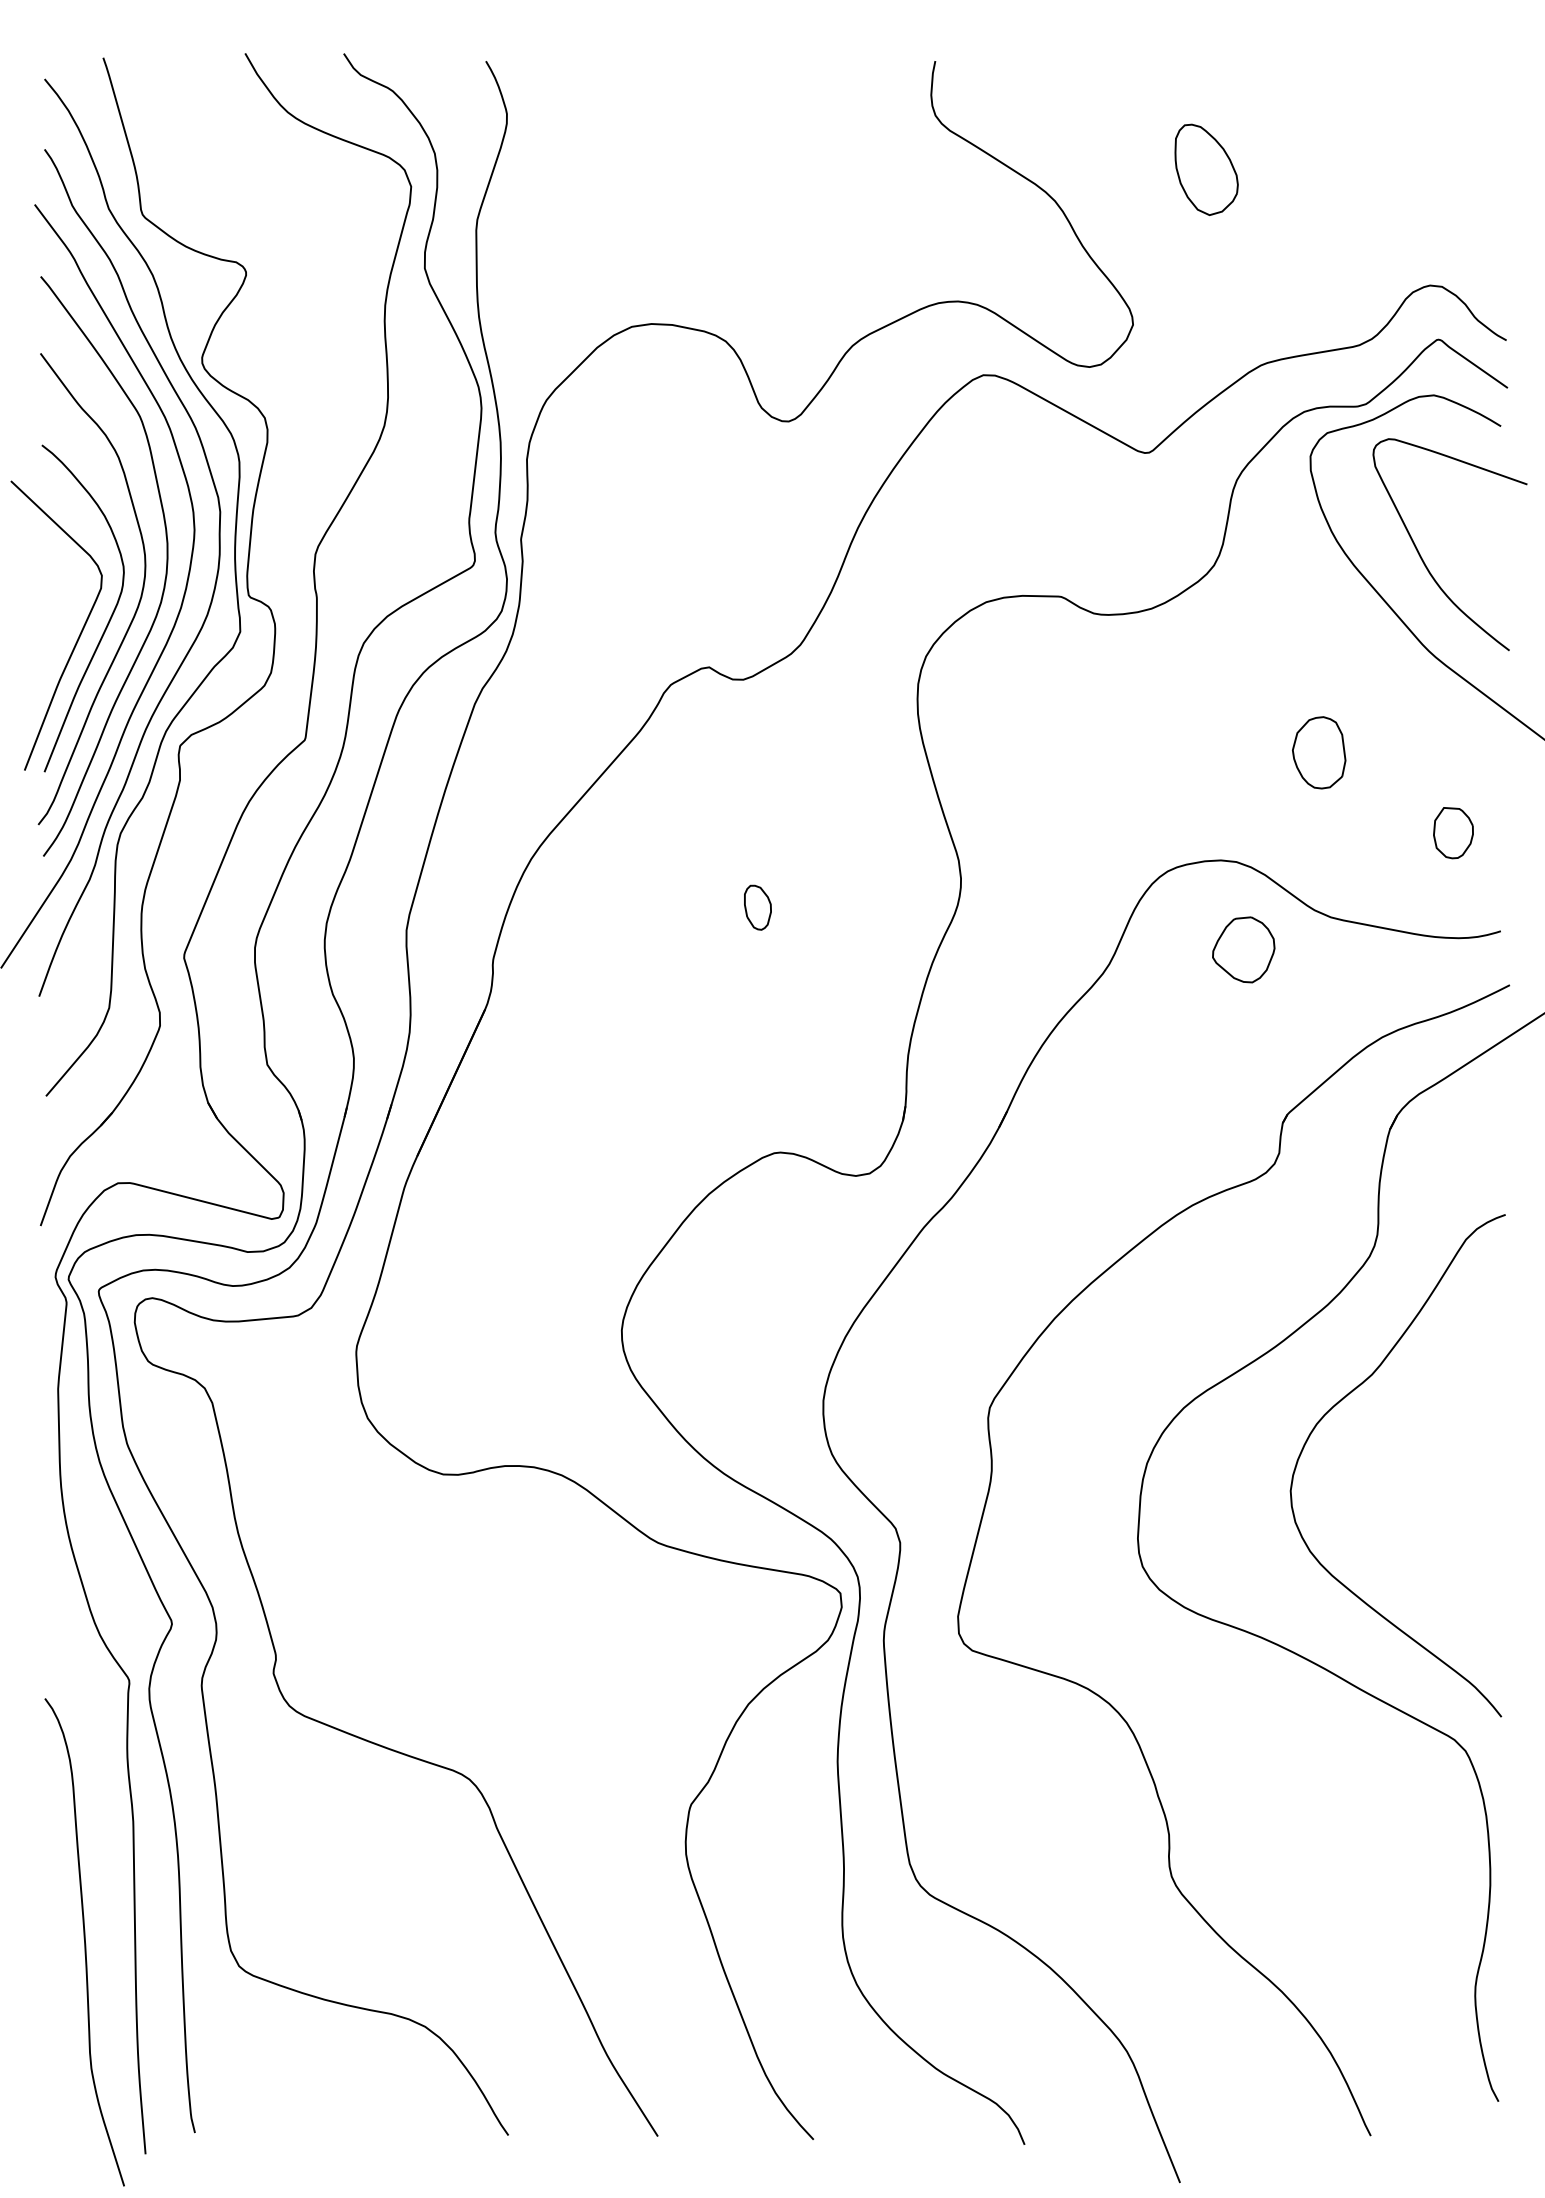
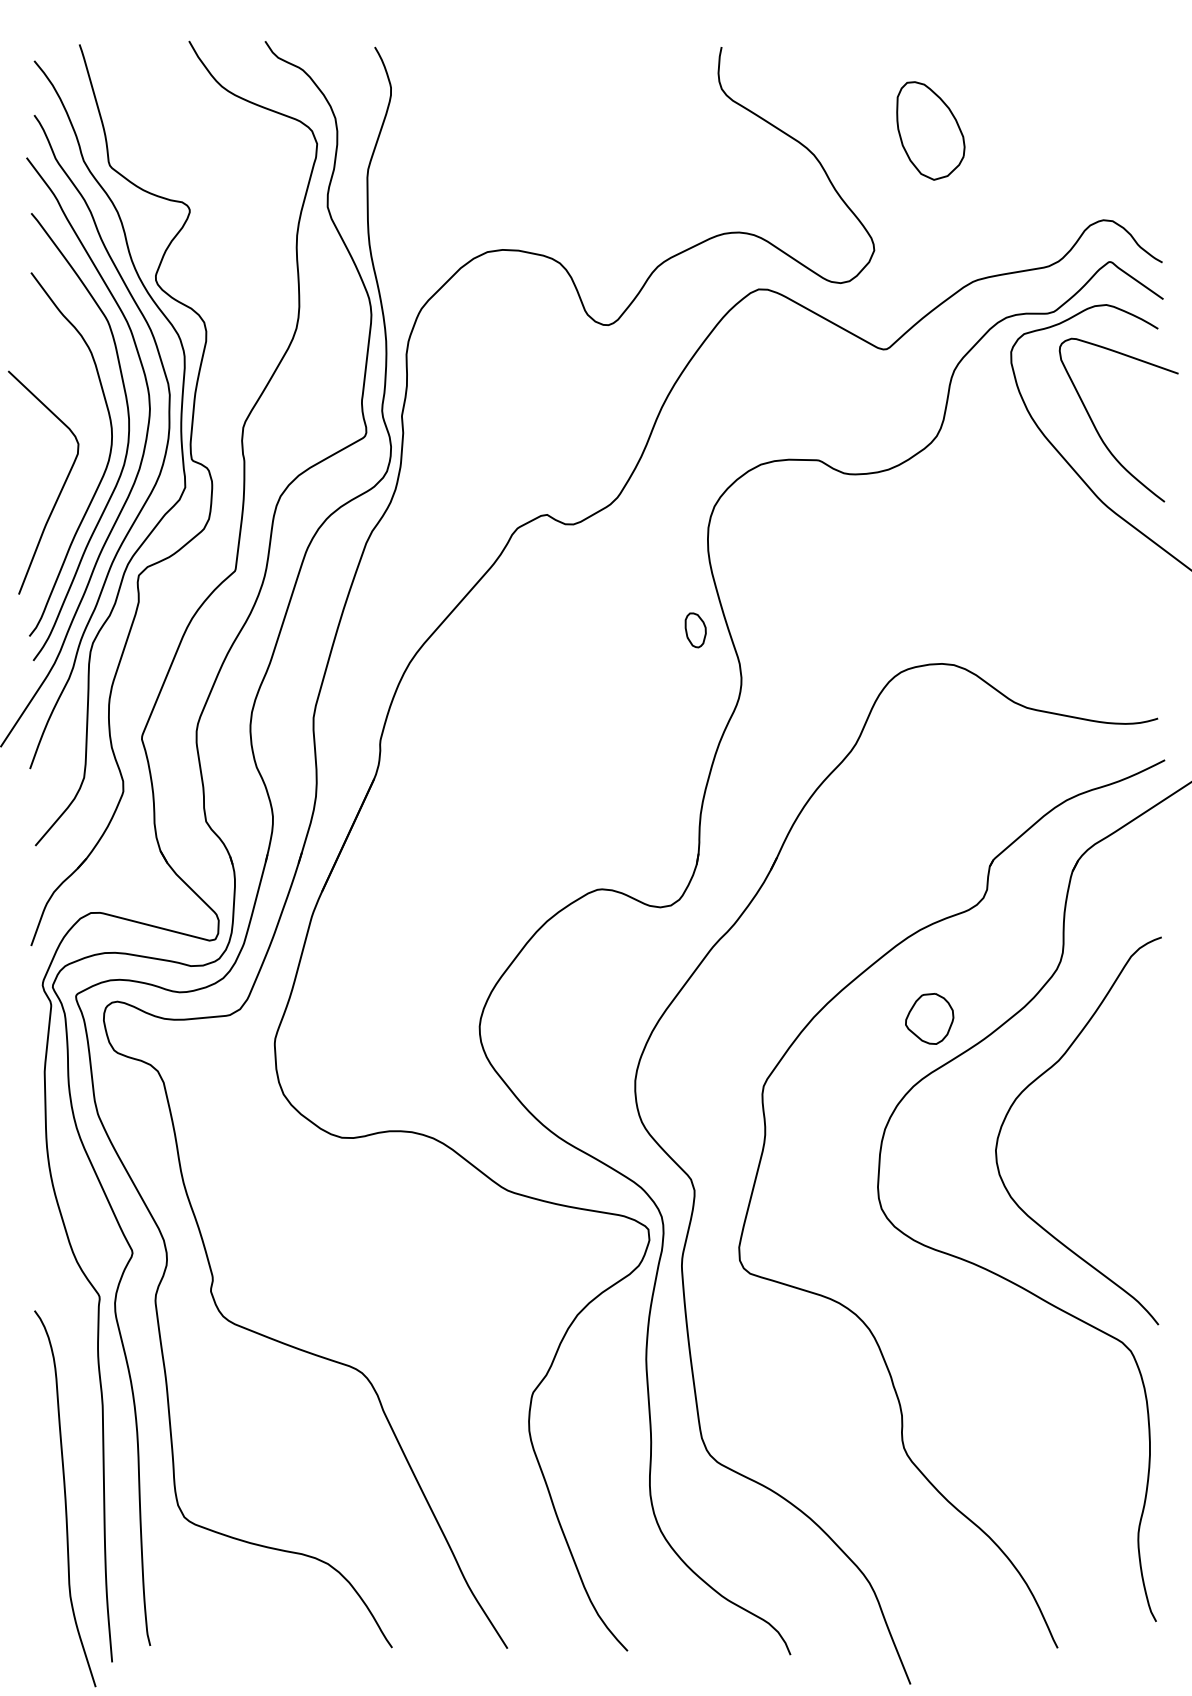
part: (1207, 169) -> (931, 130), size x1.4
curve: (108, 620) -> (83, 478), removed
part: (1318, 752) -> (1017, 580), removed
part: (1453, 832) -> (1121, 642), removed
part: (757, 907) -> (695, 630), moved
part: (1243, 949) -> (929, 1018), moved

